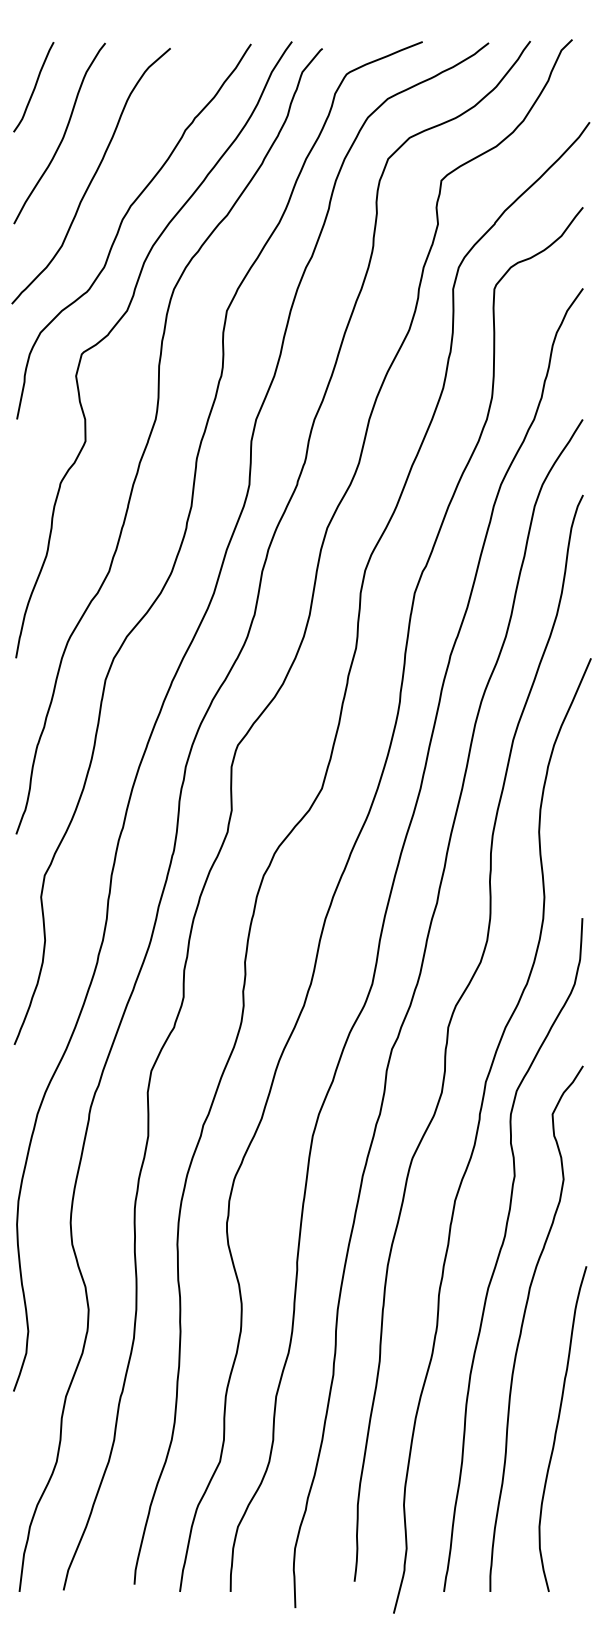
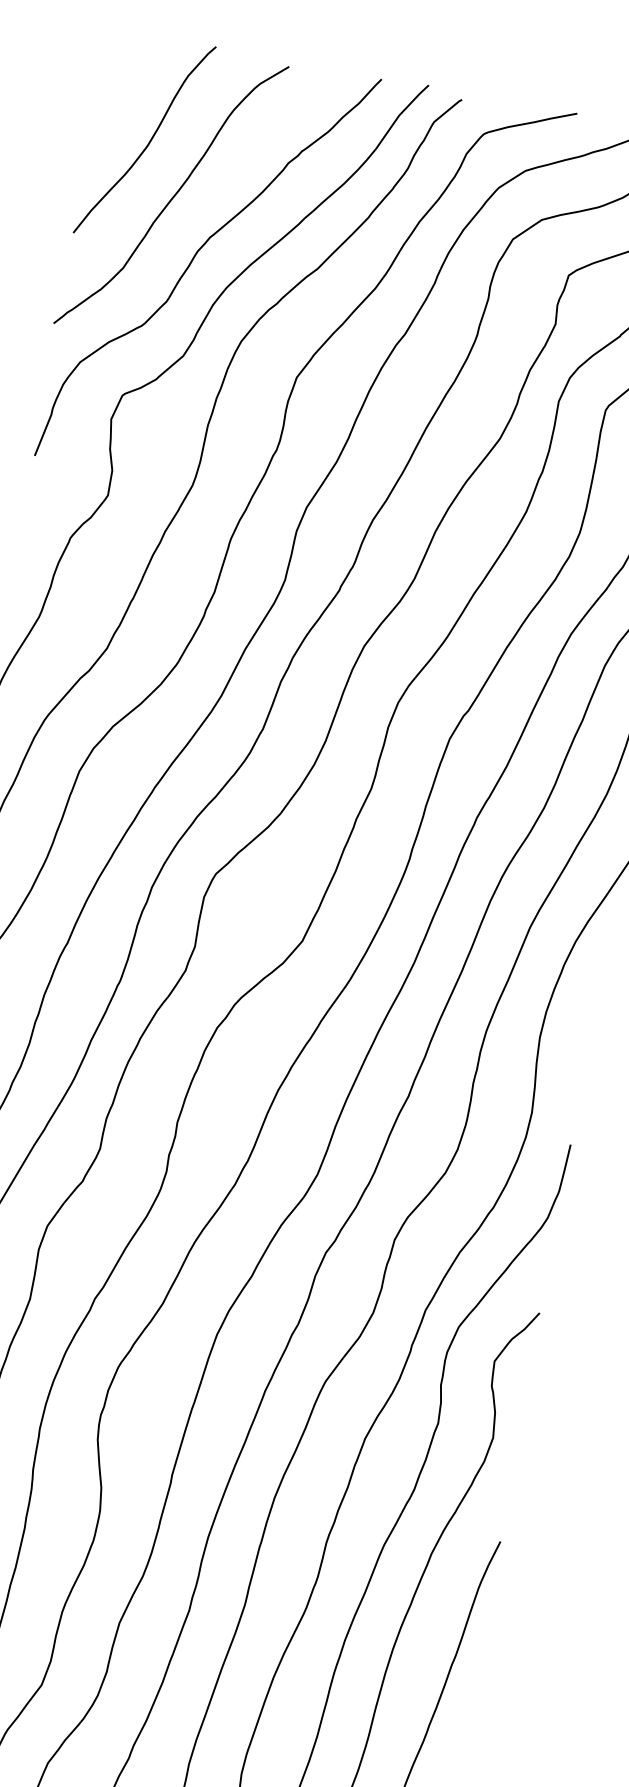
curve: (34, 87) -> (125, 82), removed

